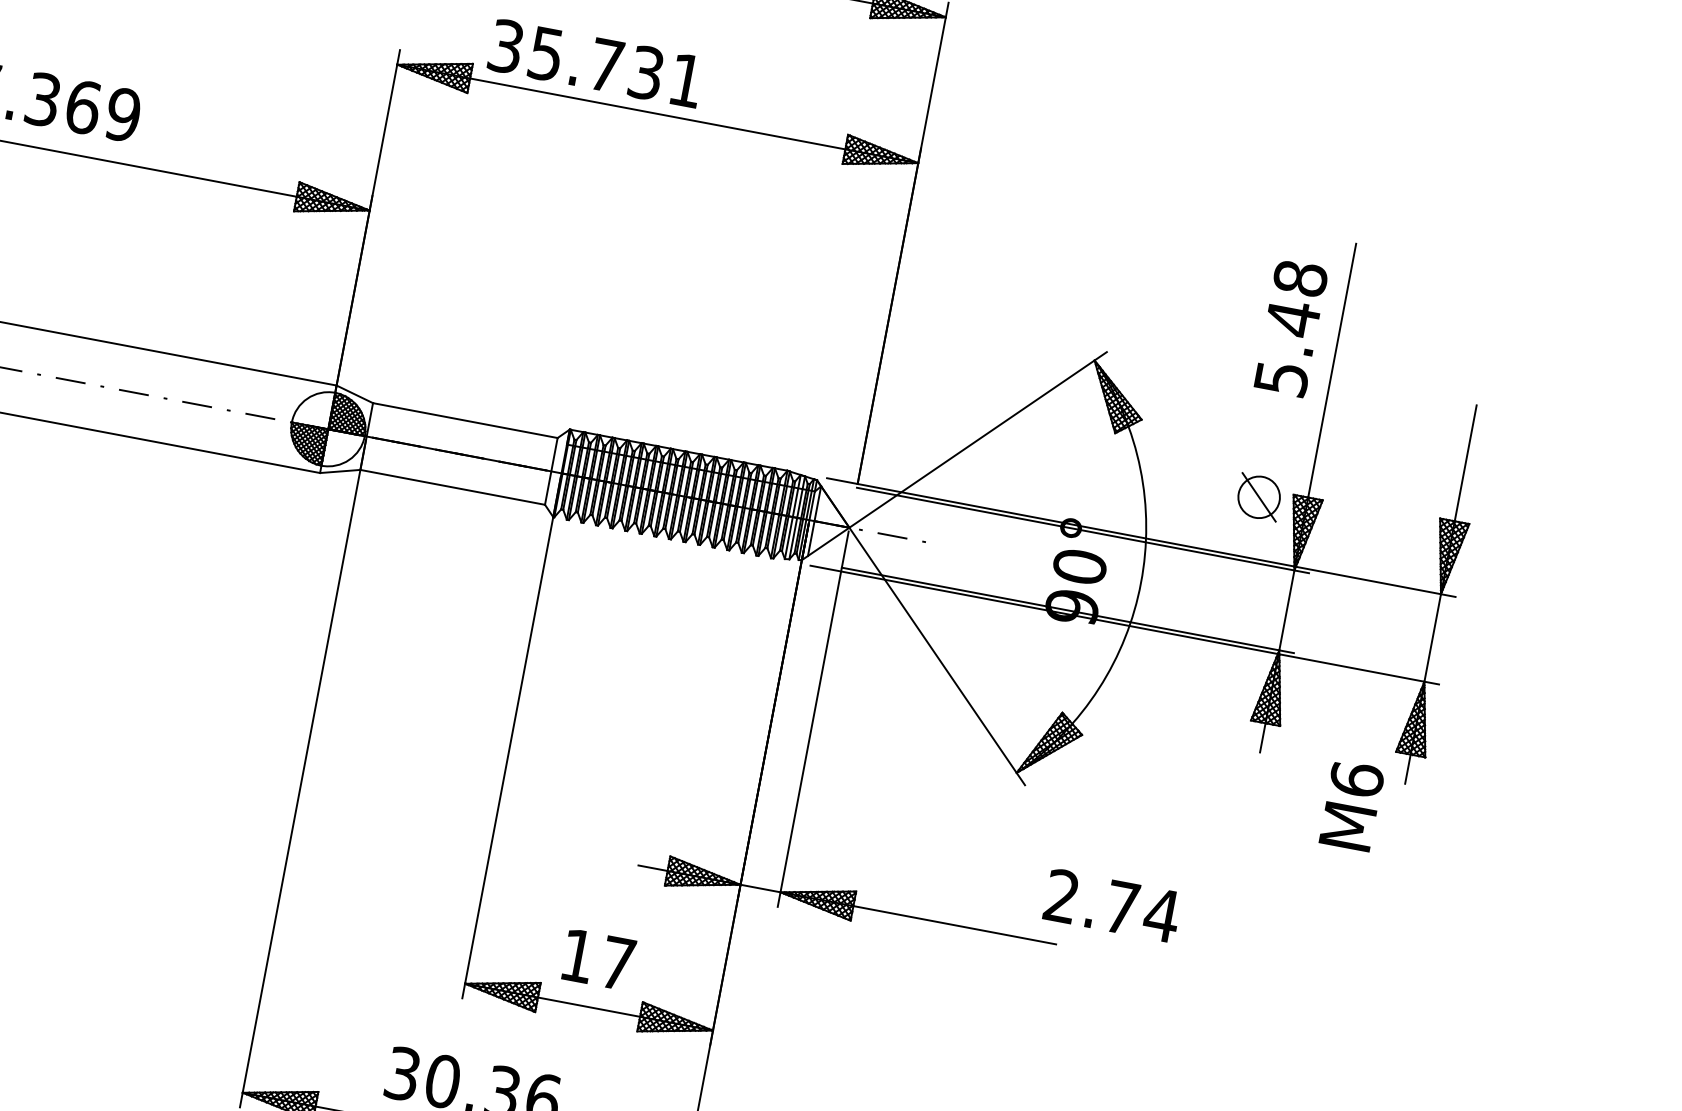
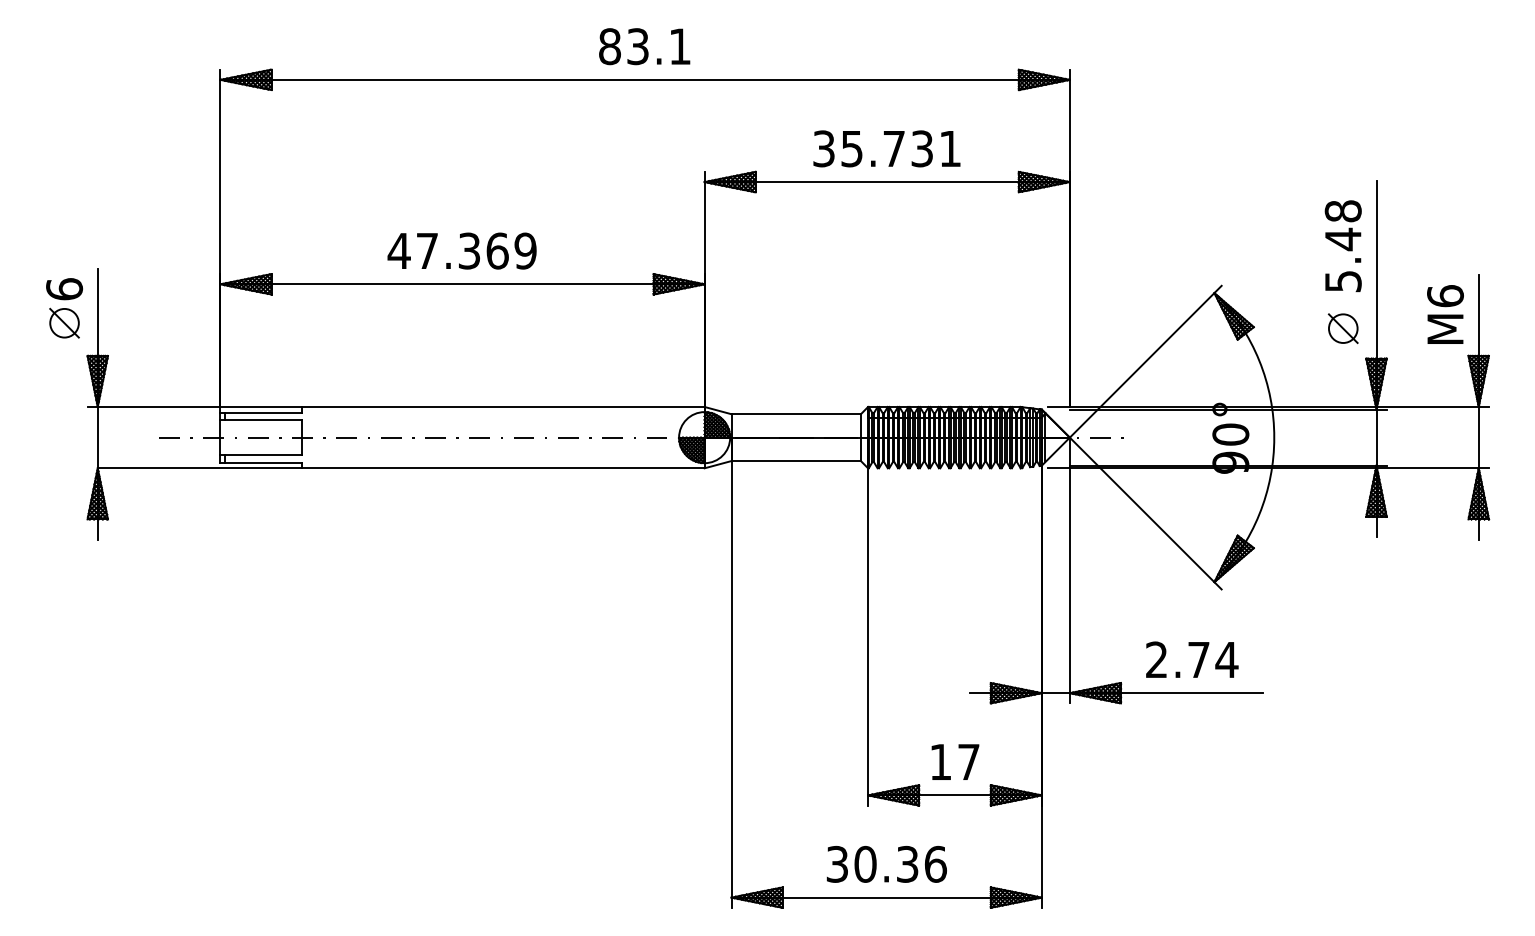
text: (595, 62) -> (886, 148), moved
part: (1258, 496) -> (1342, 328), moved
text: (1351, 805) -> (1445, 314), moved
text: (1112, 905) -> (1192, 659), moved

